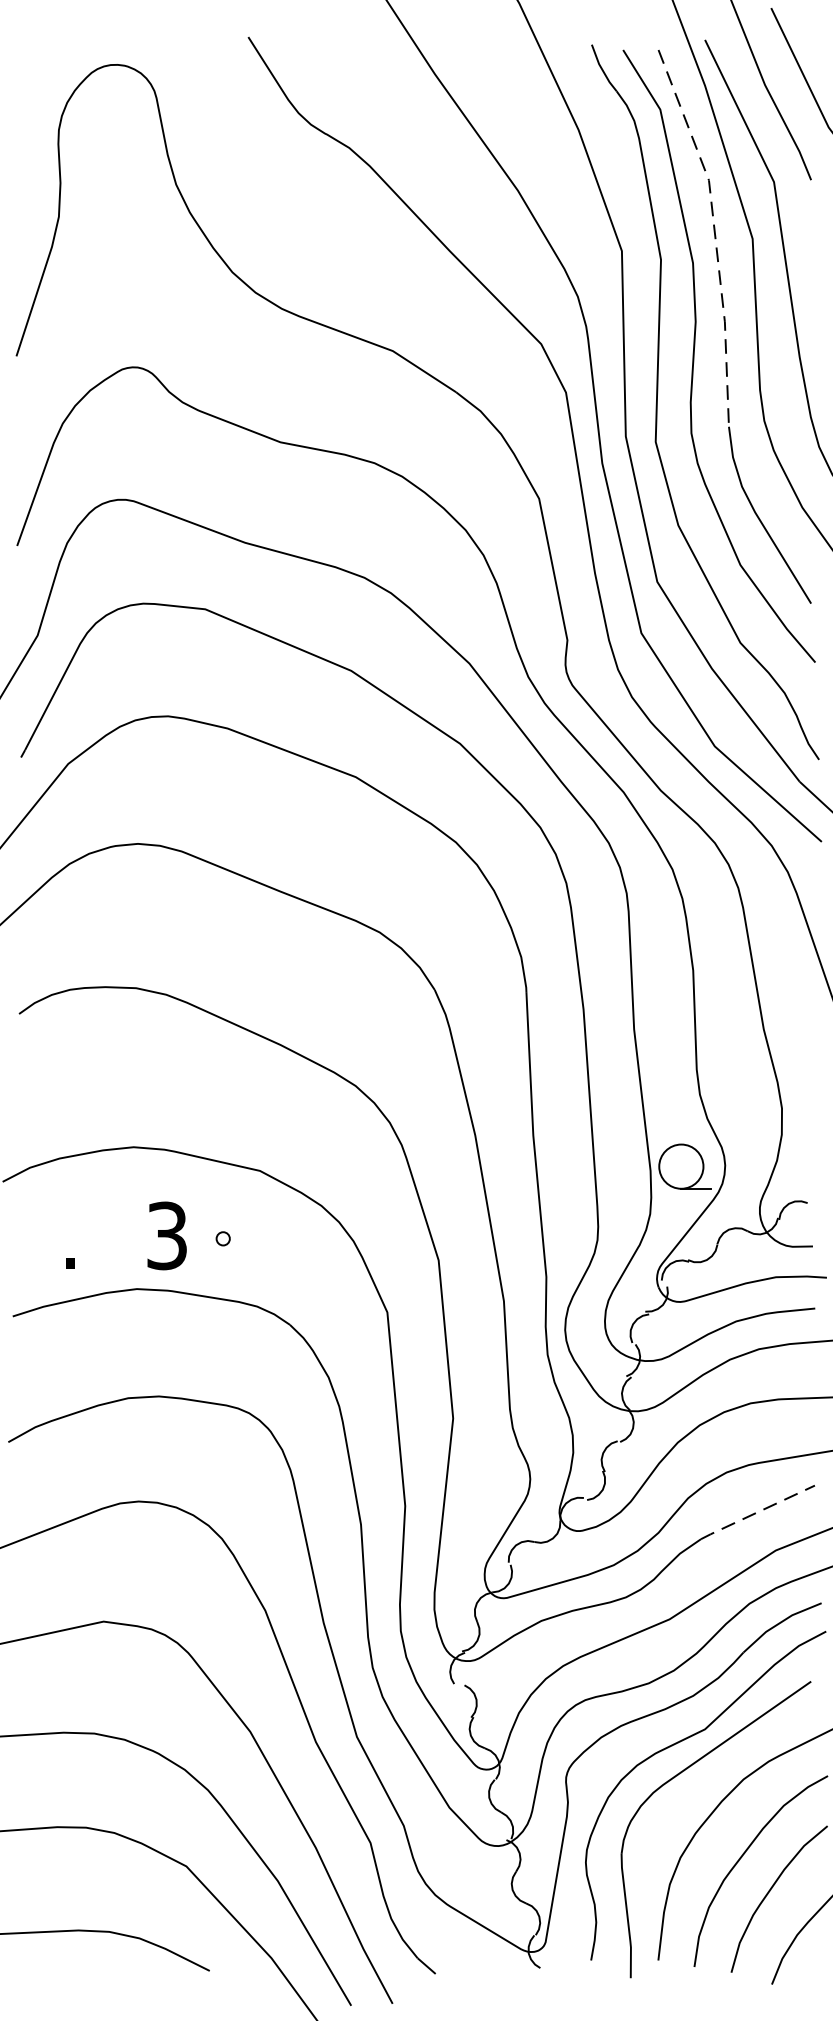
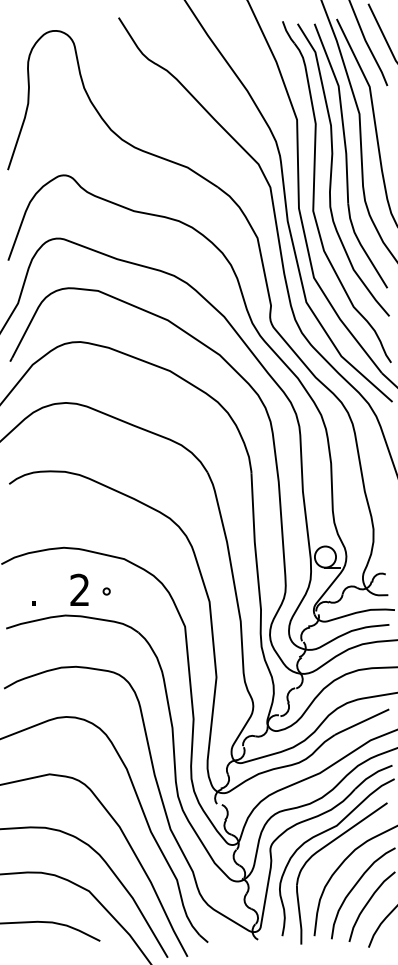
line: (714, 233) -> (341, 111), dashed -> solid
text: (166, 1236) -> (79, 590), 3 -> 2
line: (756, 1513) -> (361, 722), dashed -> solid

